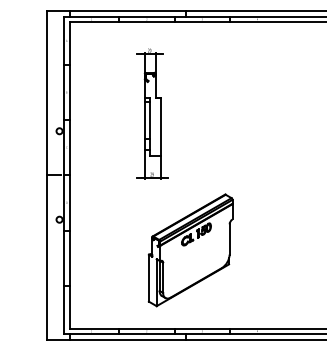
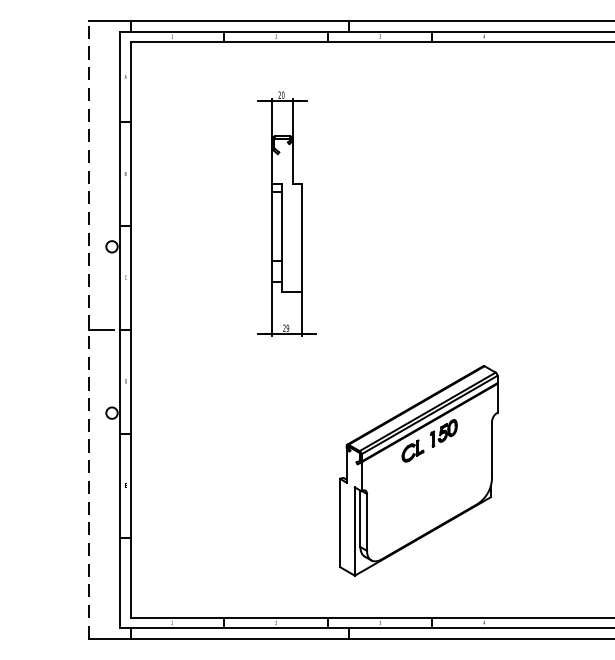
line: (47, 175) -> (89, 330), solid -> dashed
part: (190, 250) -> (418, 471), moved

